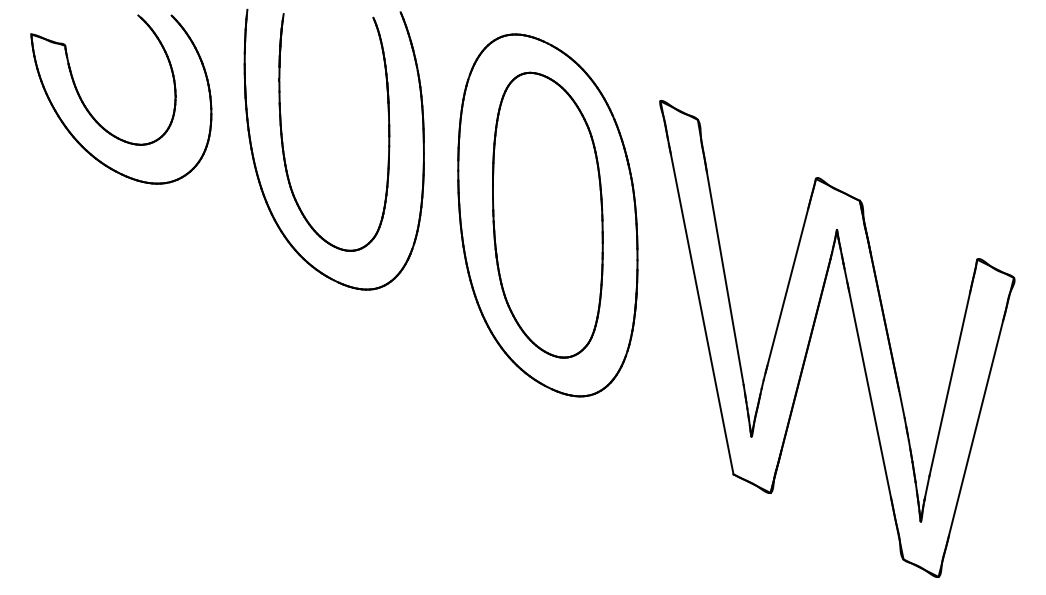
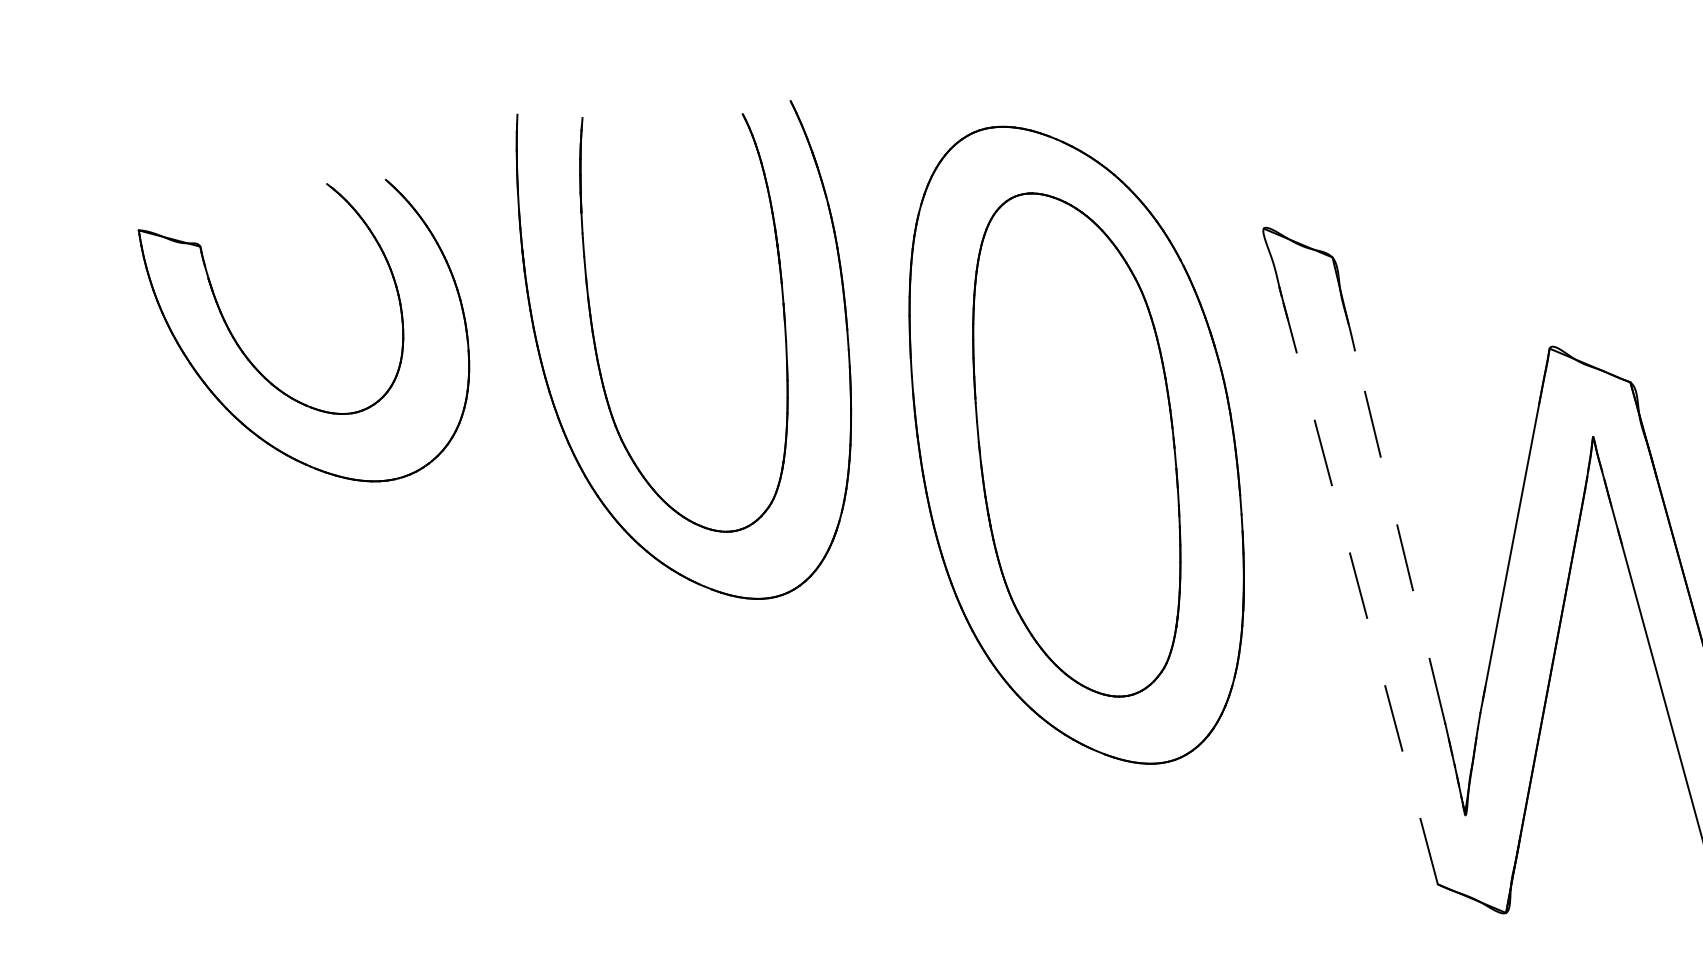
part: (95, 118) -> (262, 372), moved
line: (720, 252) -> (1388, 490), solid -> dashed
line: (696, 287) -> (1349, 556), solid -> dashed

